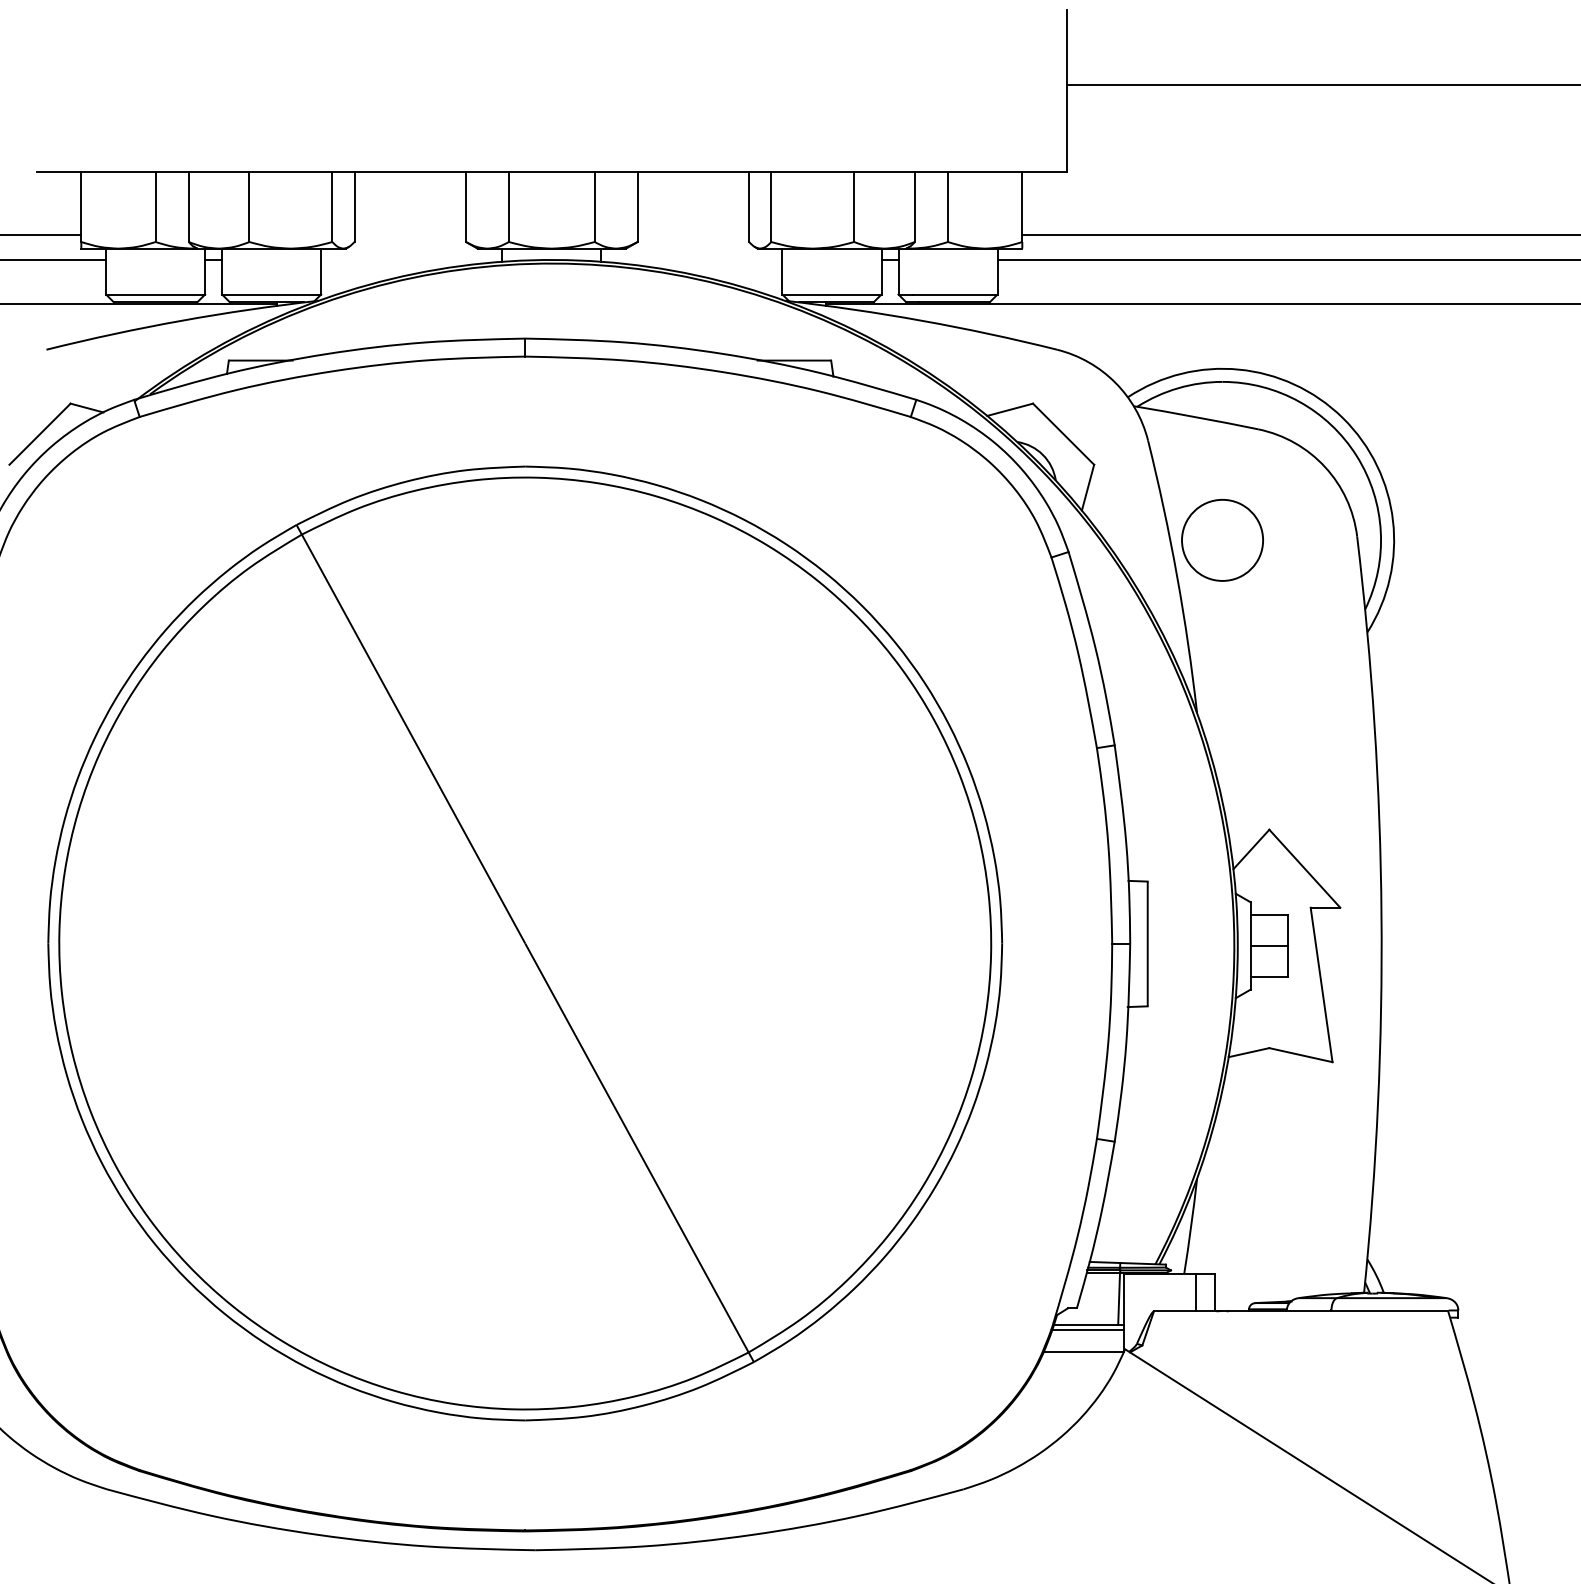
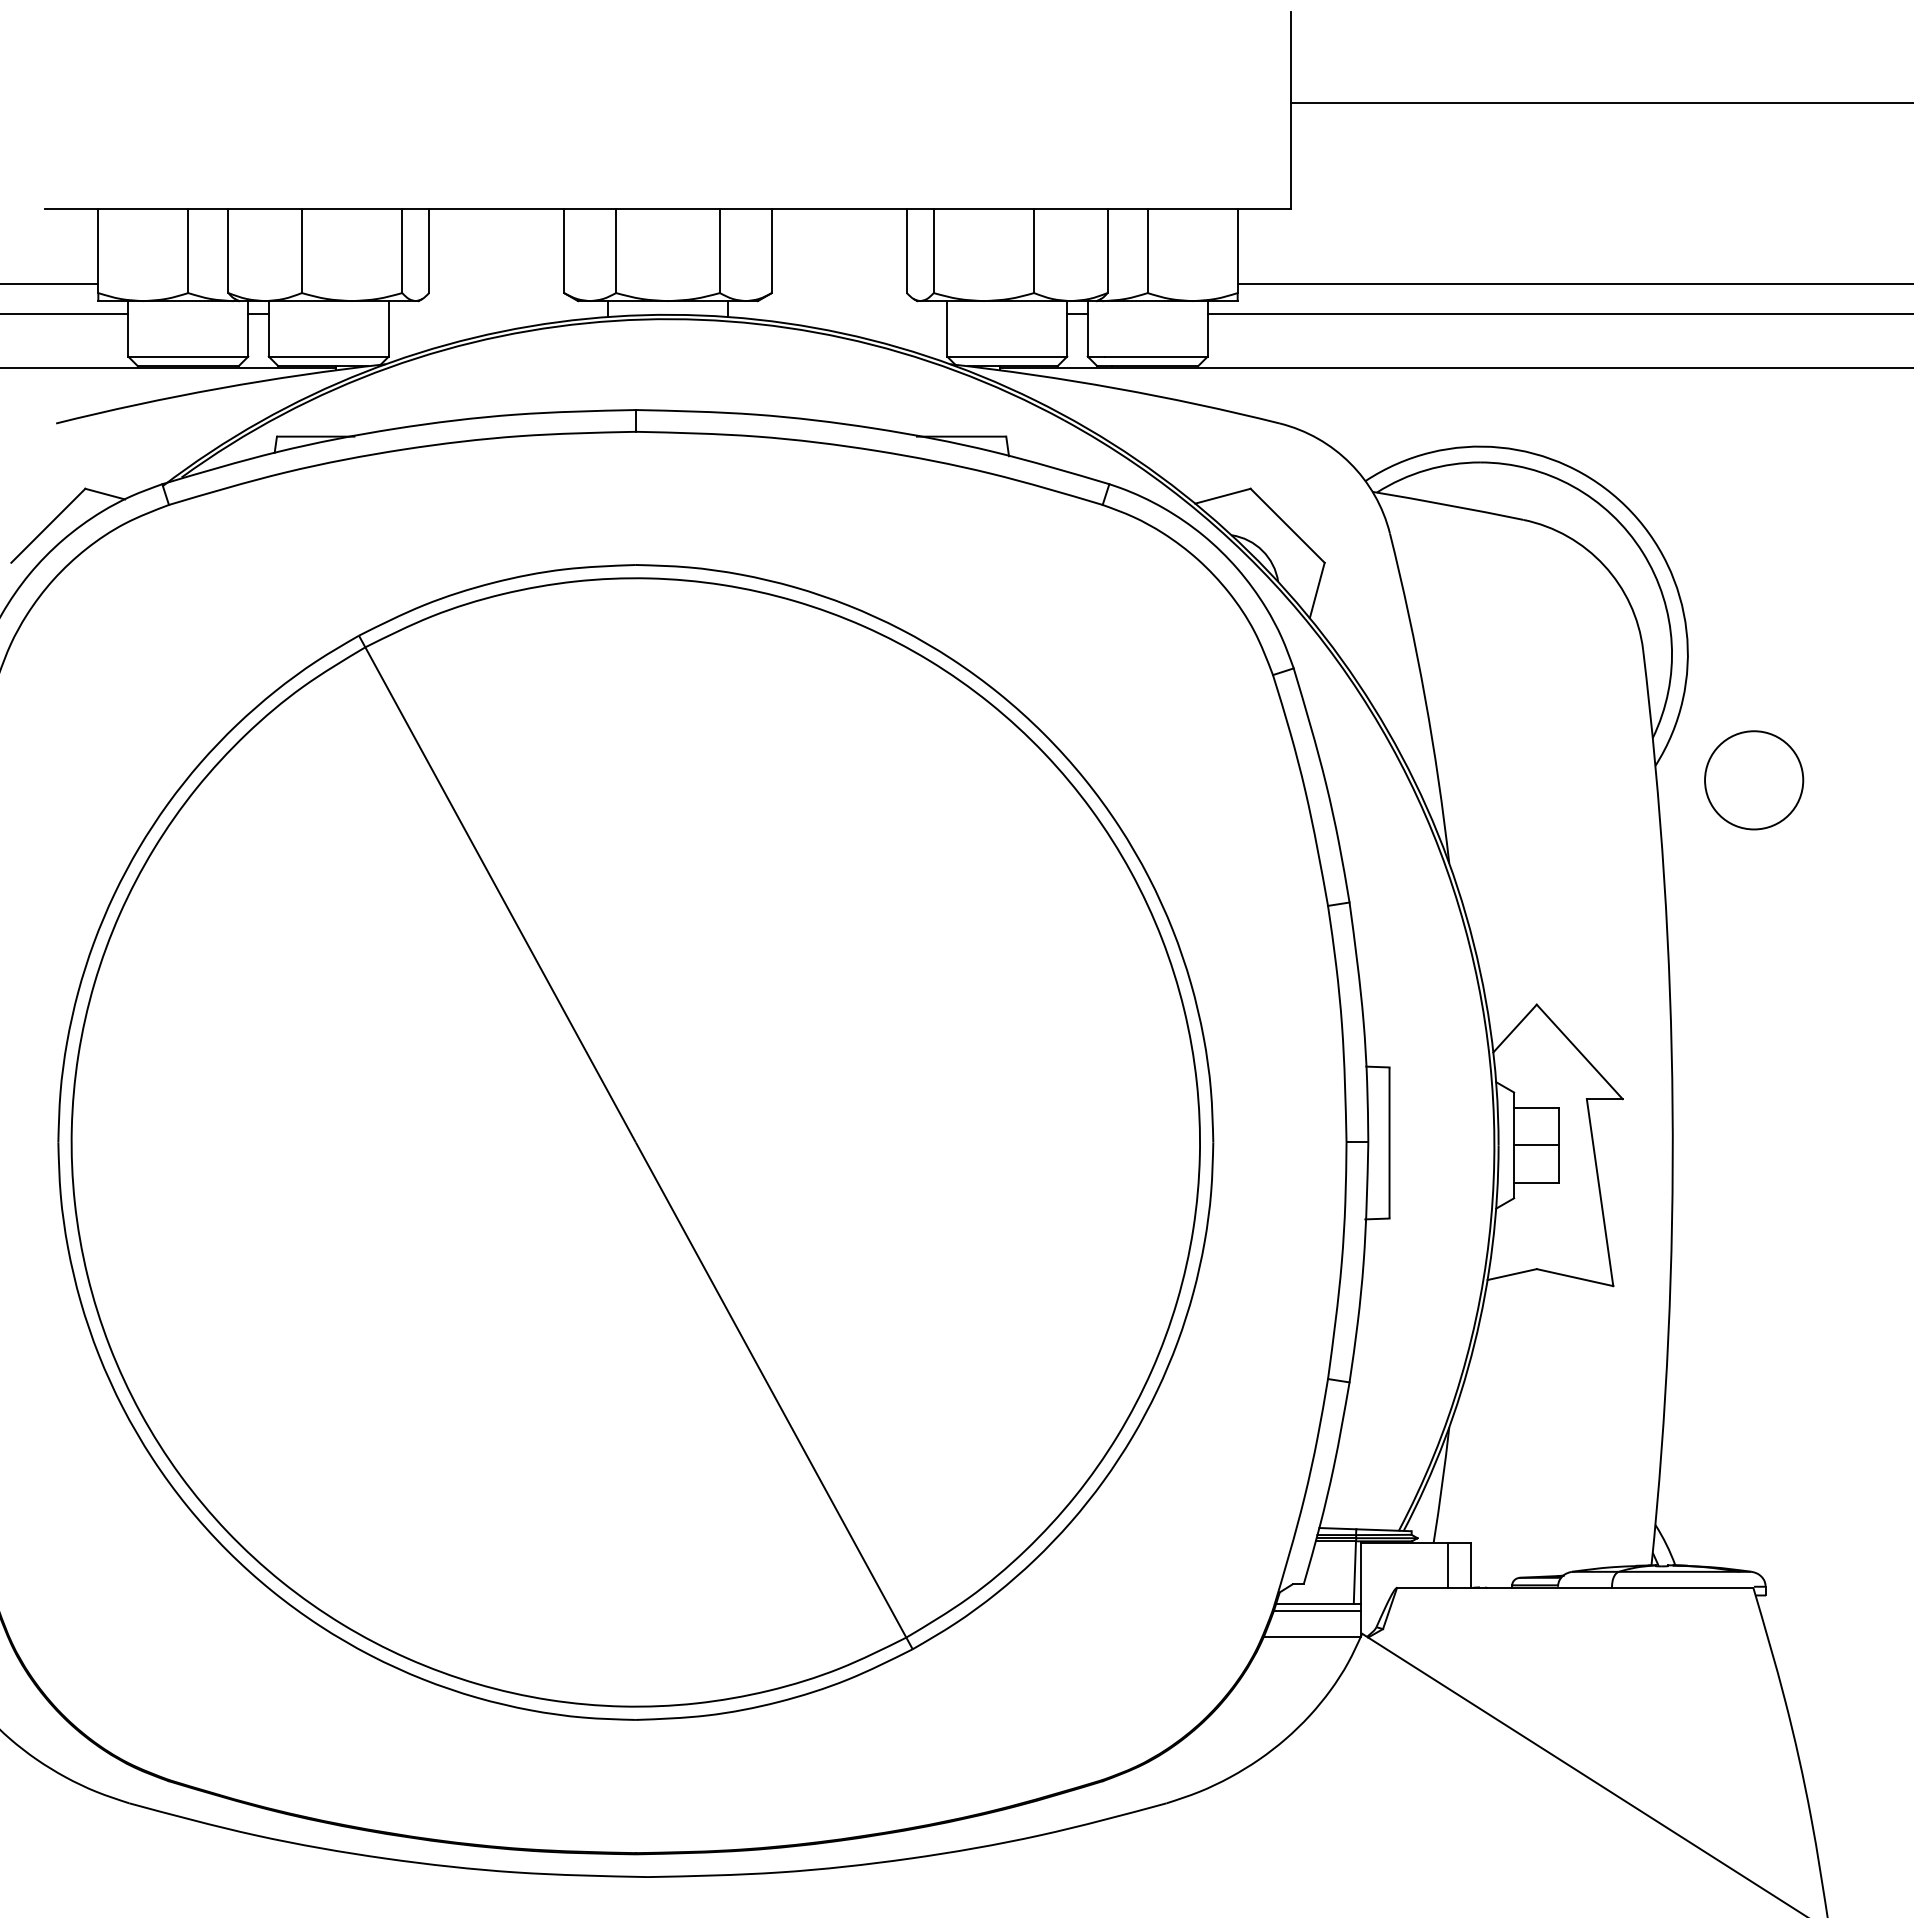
circle: (1222, 540) -> (1754, 780), moved

